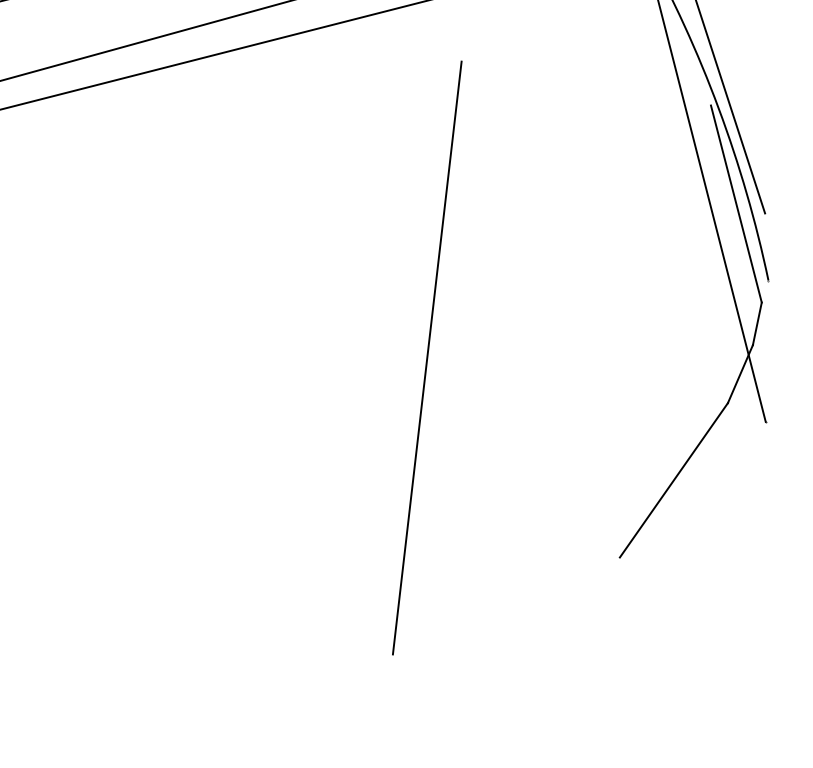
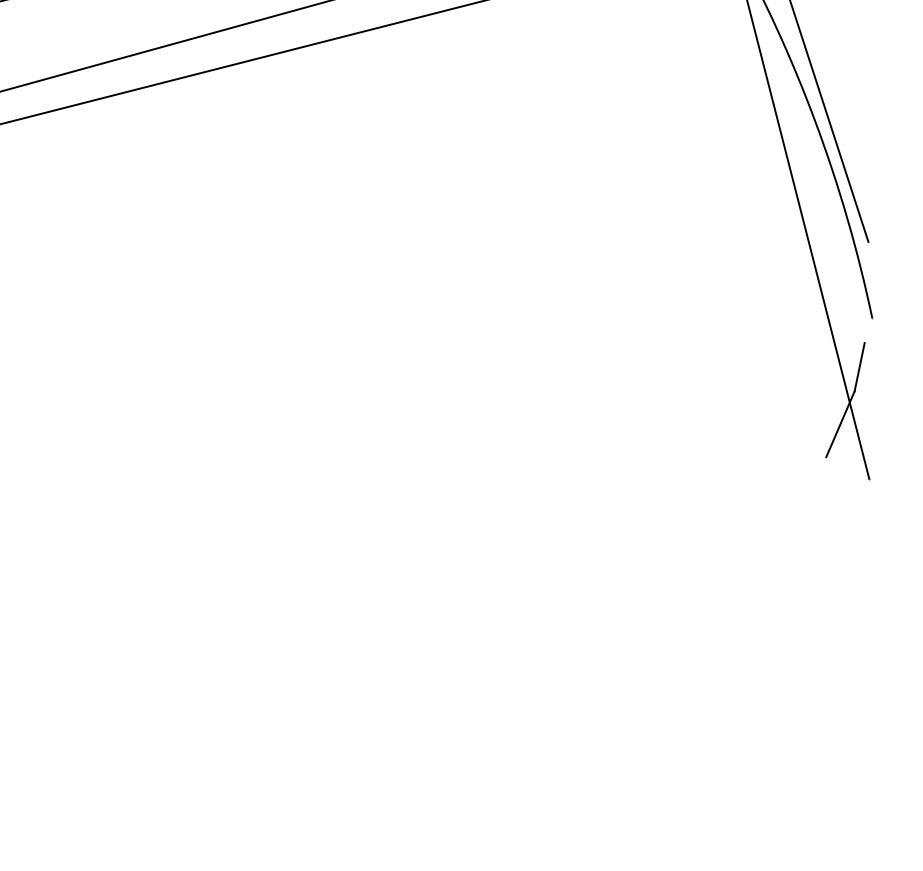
line: (736, 204) -> (835, 231), removed
line: (427, 357) -> (485, 405), removed
line: (673, 480) -> (764, 544), removed

